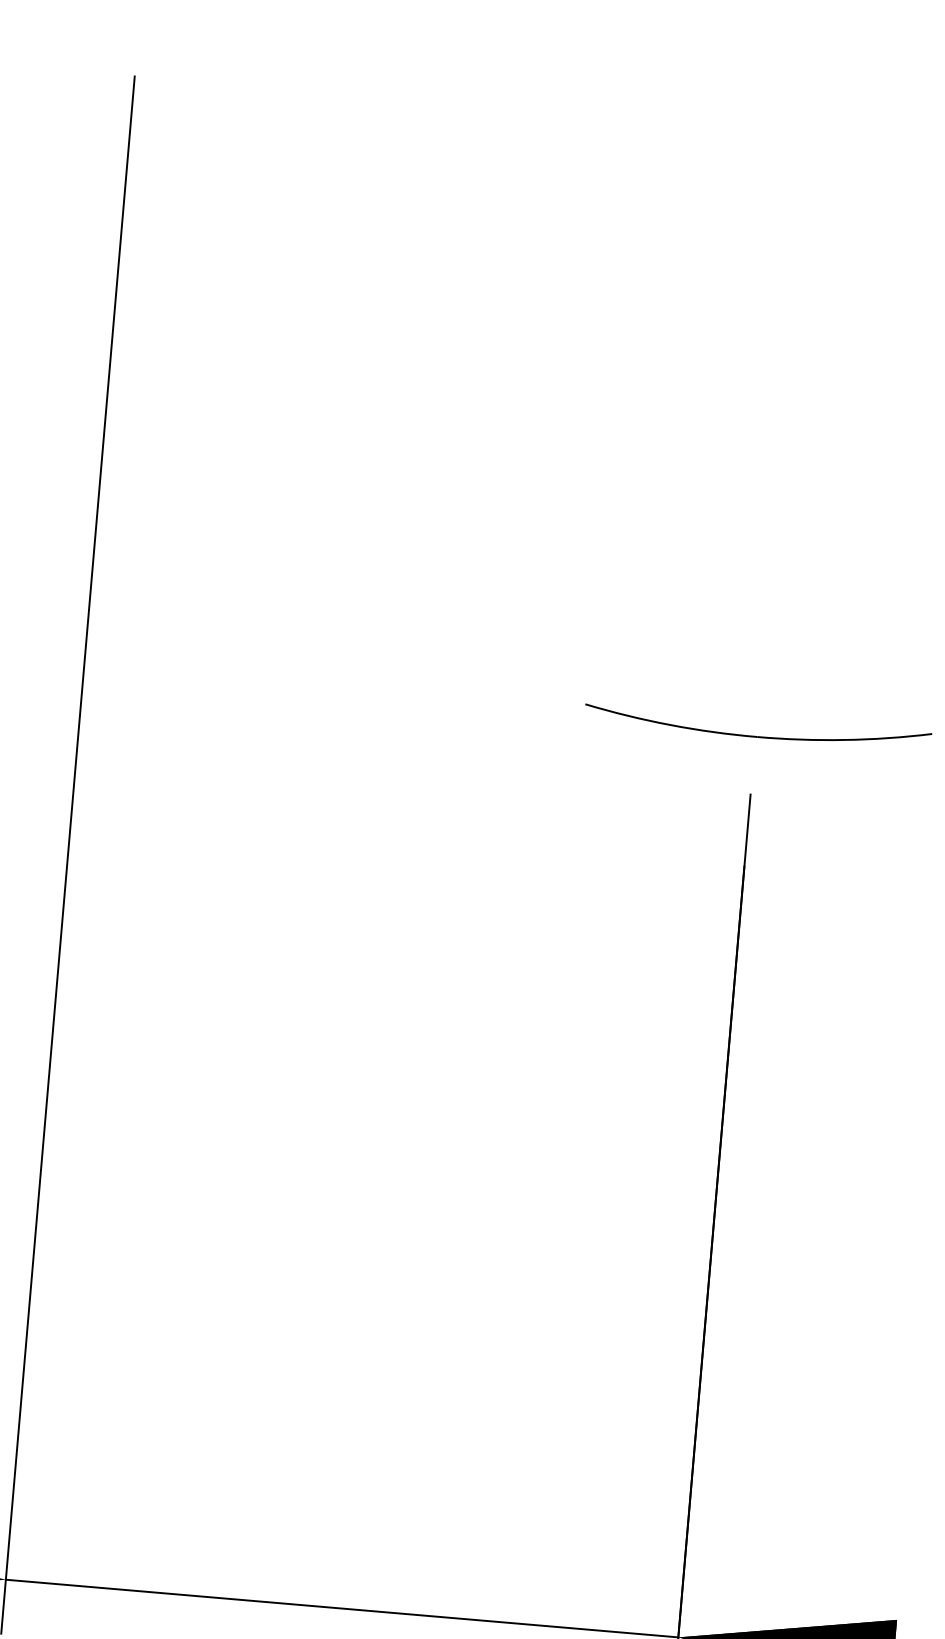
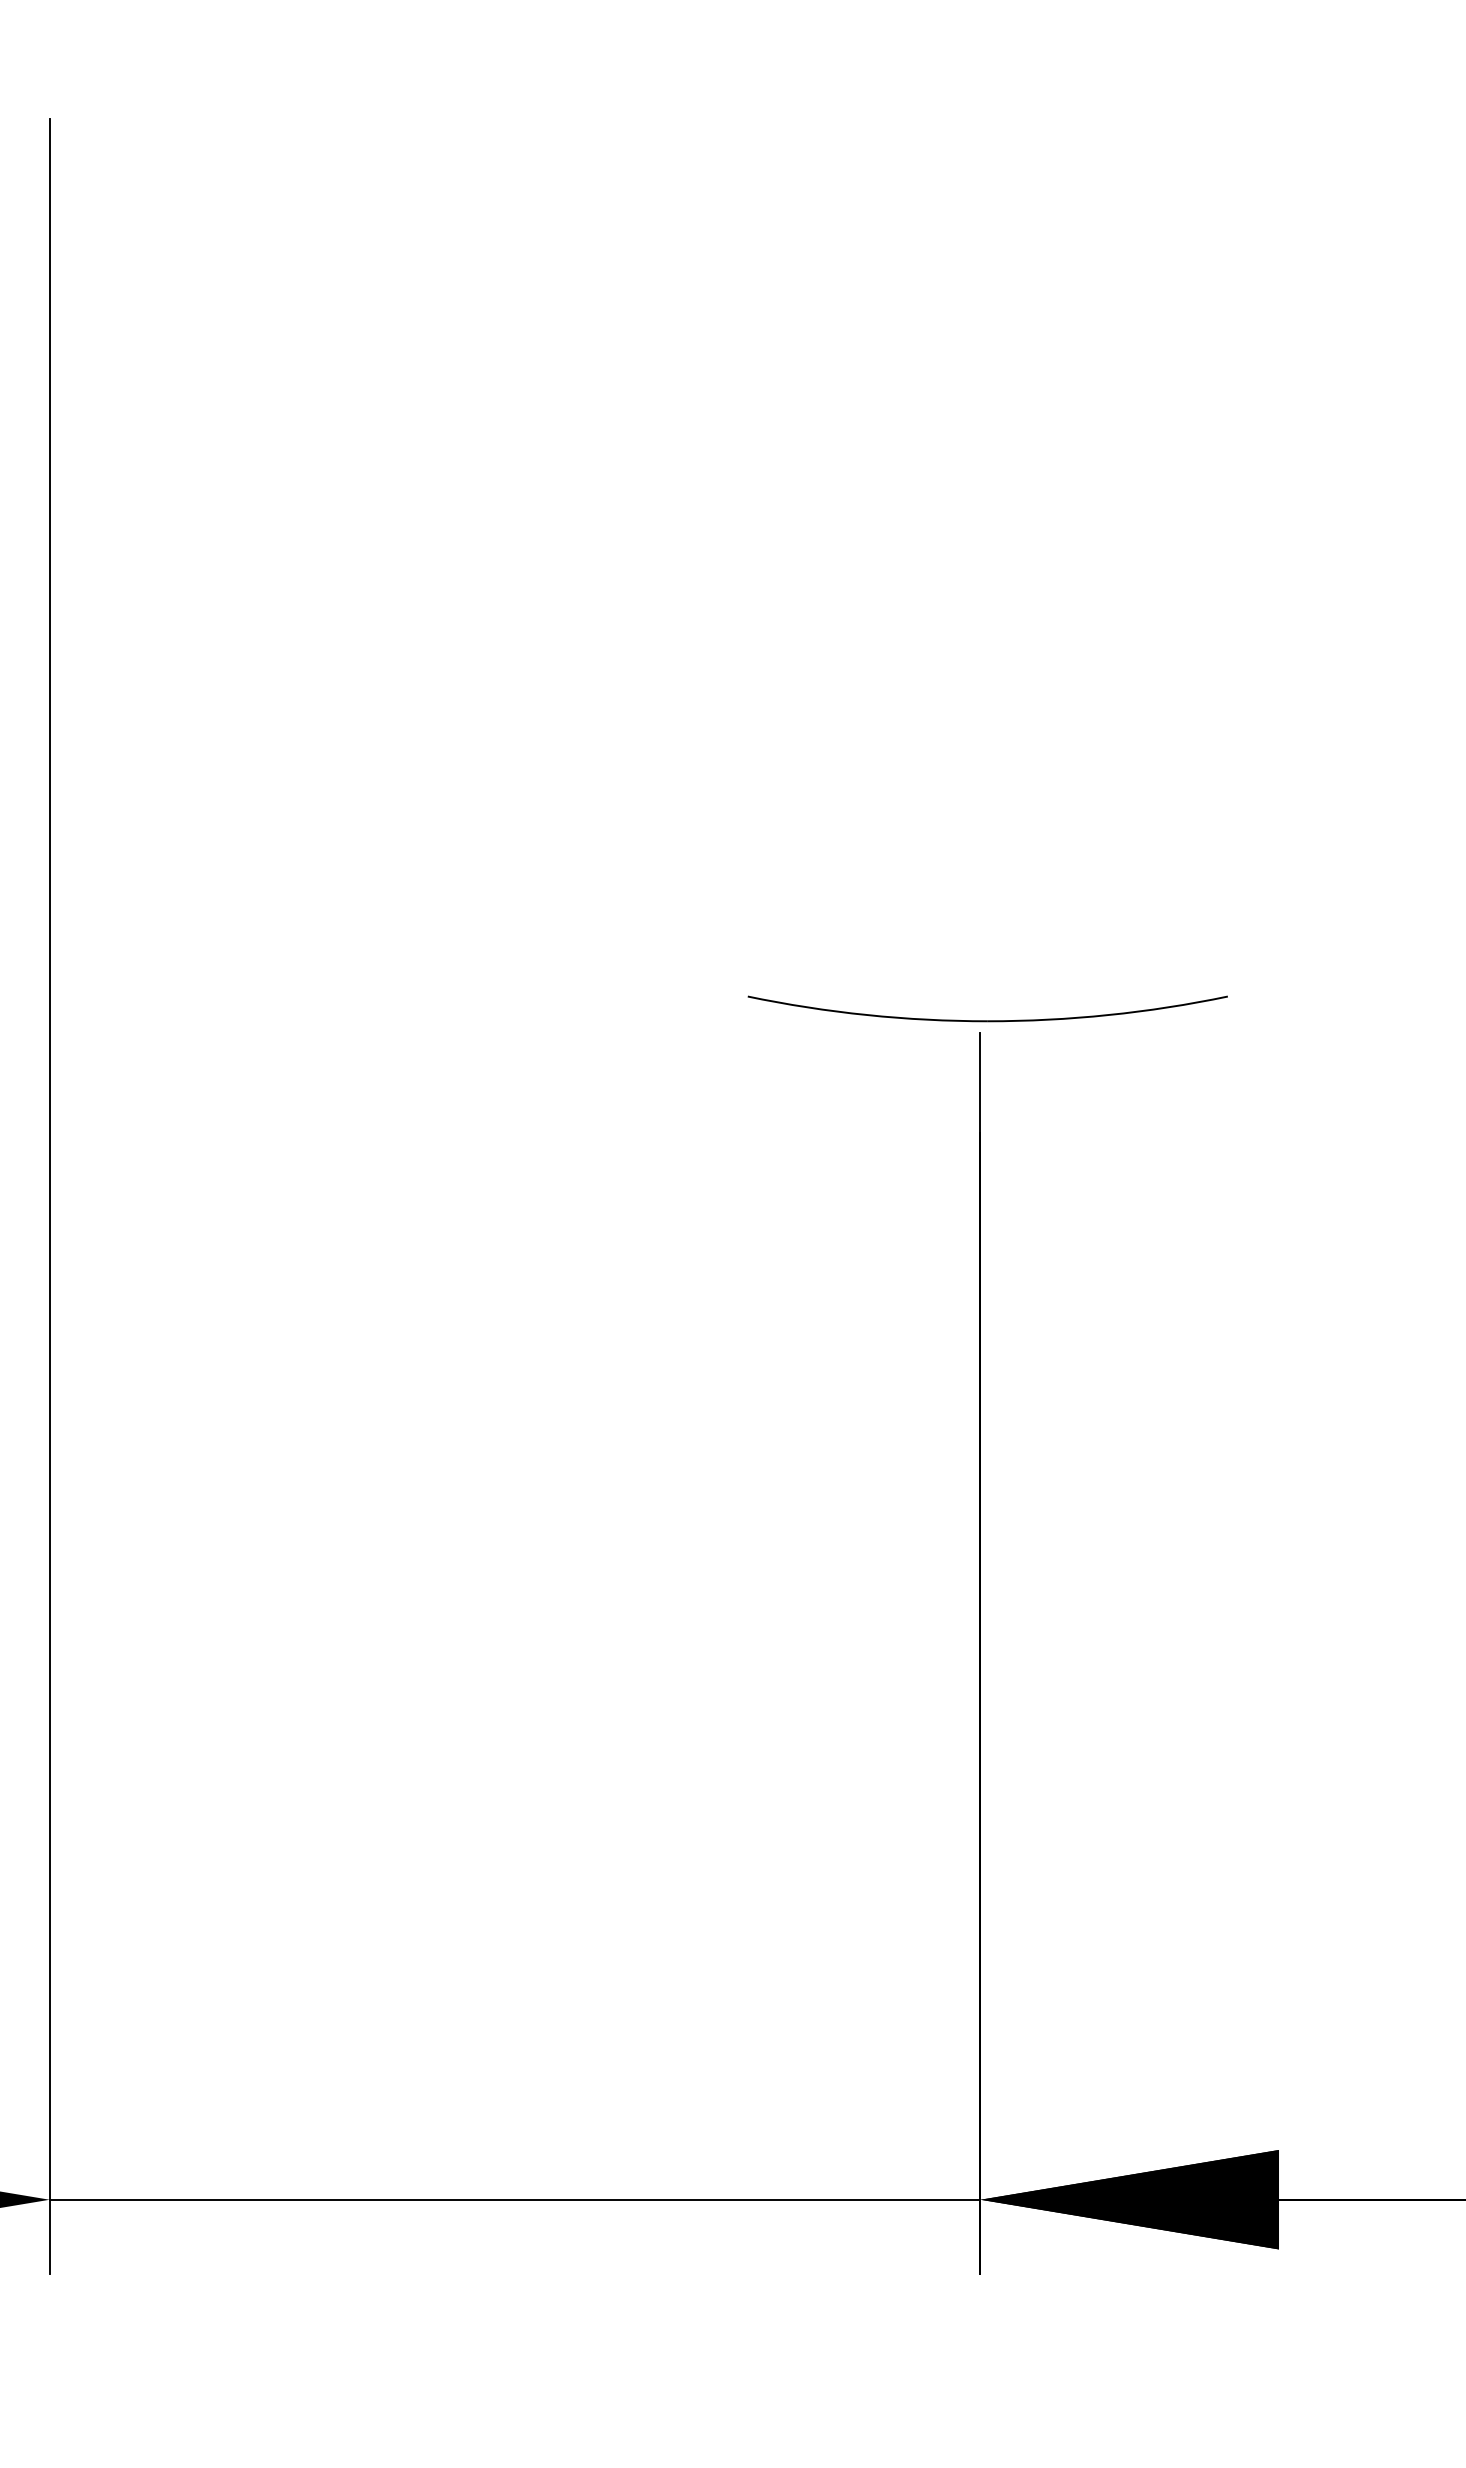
part: (757, 736) -> (987, 1020), moved

